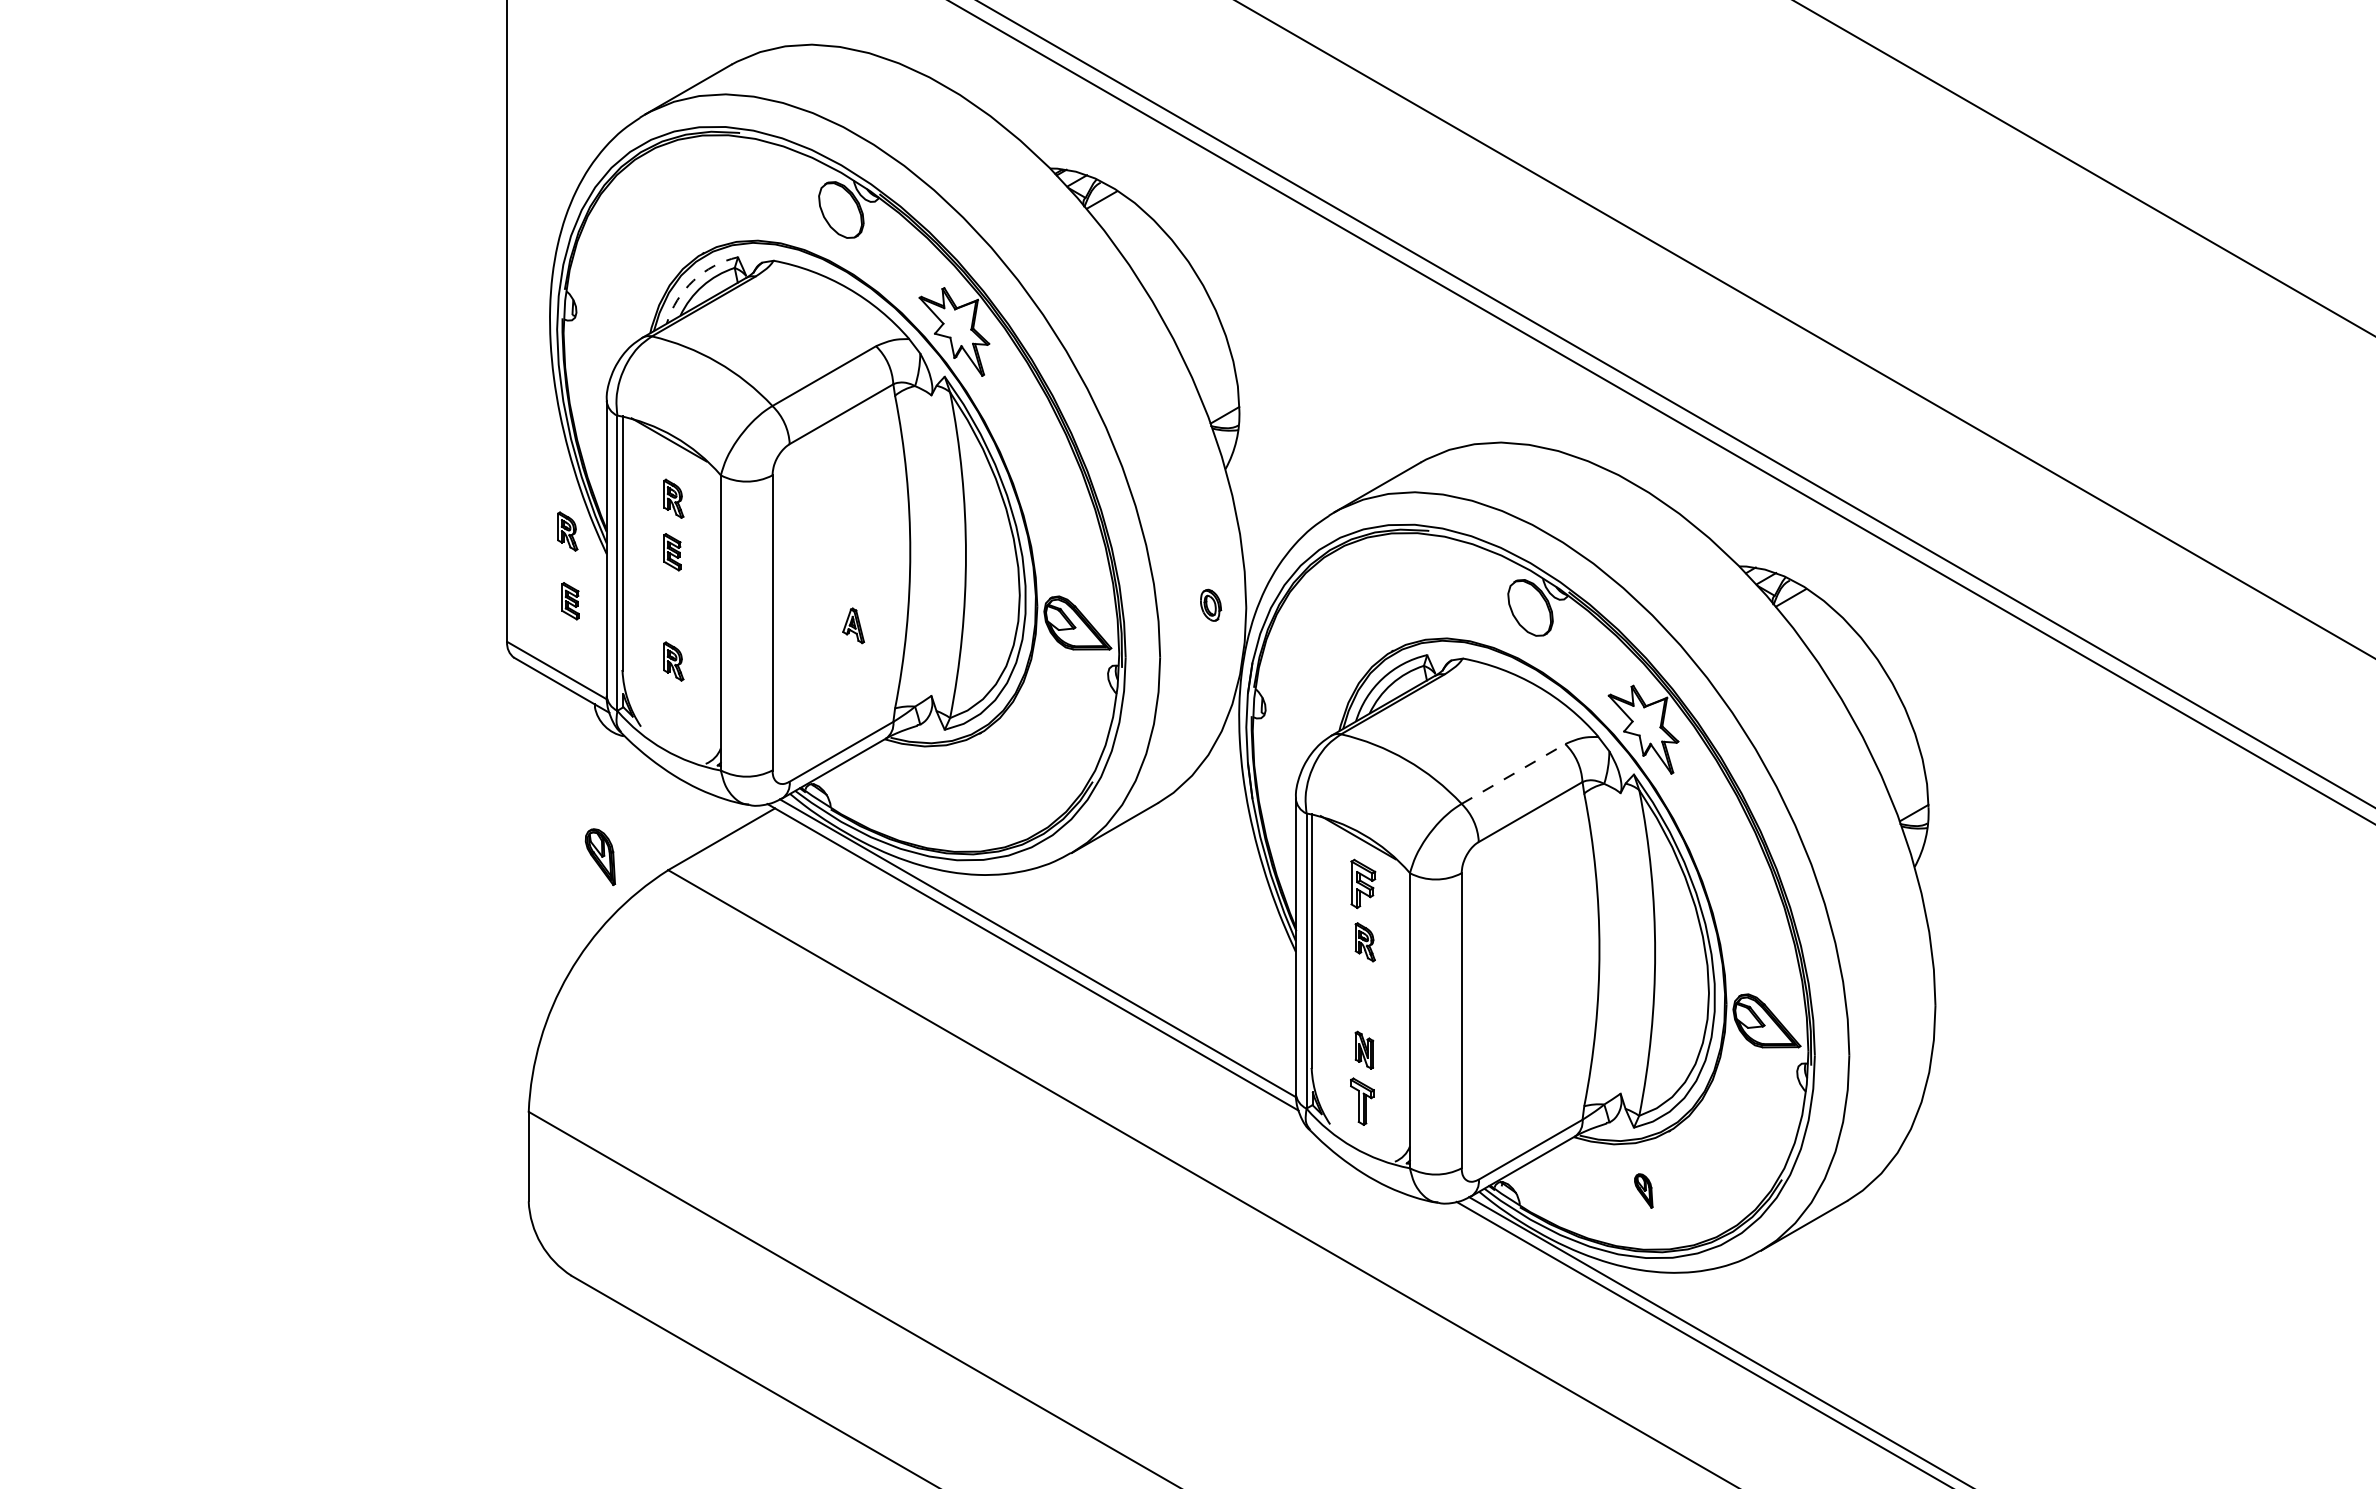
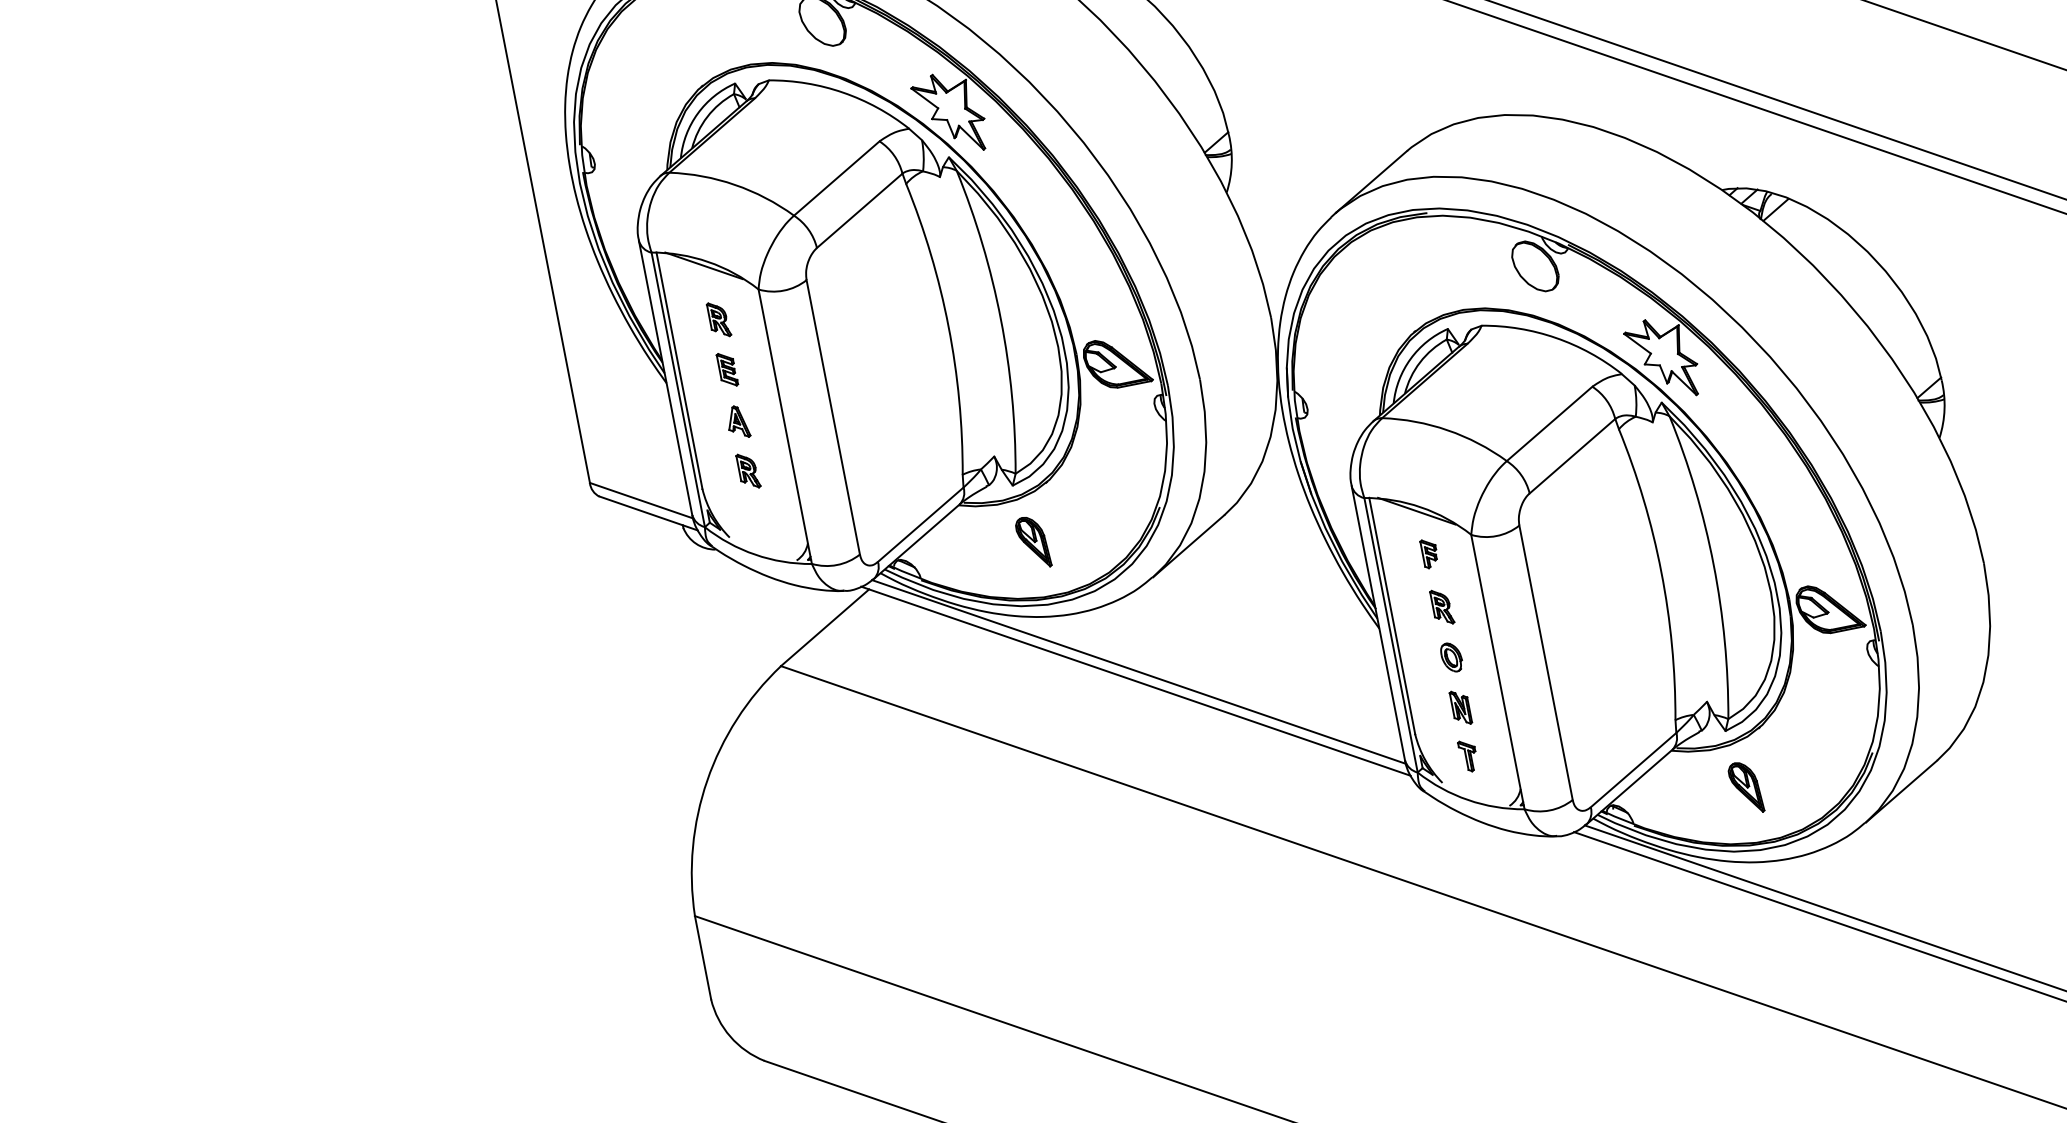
arc: (693, 280) -> (697, 113), dashed -> solid
part: (567, 531) -> (626, 369), removed
part: (570, 601) -> (641, 433), removed
part: (1211, 604) -> (1452, 656), moved
part: (853, 625) -> (737, 422), moved
line: (1513, 773) -> (1549, 423), dashed -> solid
part: (600, 857) -> (1033, 543), moved
part: (1362, 884) -> (1429, 553), size x0.62
part: (1362, 1101) -> (1468, 755), size x0.71
part: (1643, 1190) -> (1745, 787), size x1.67

